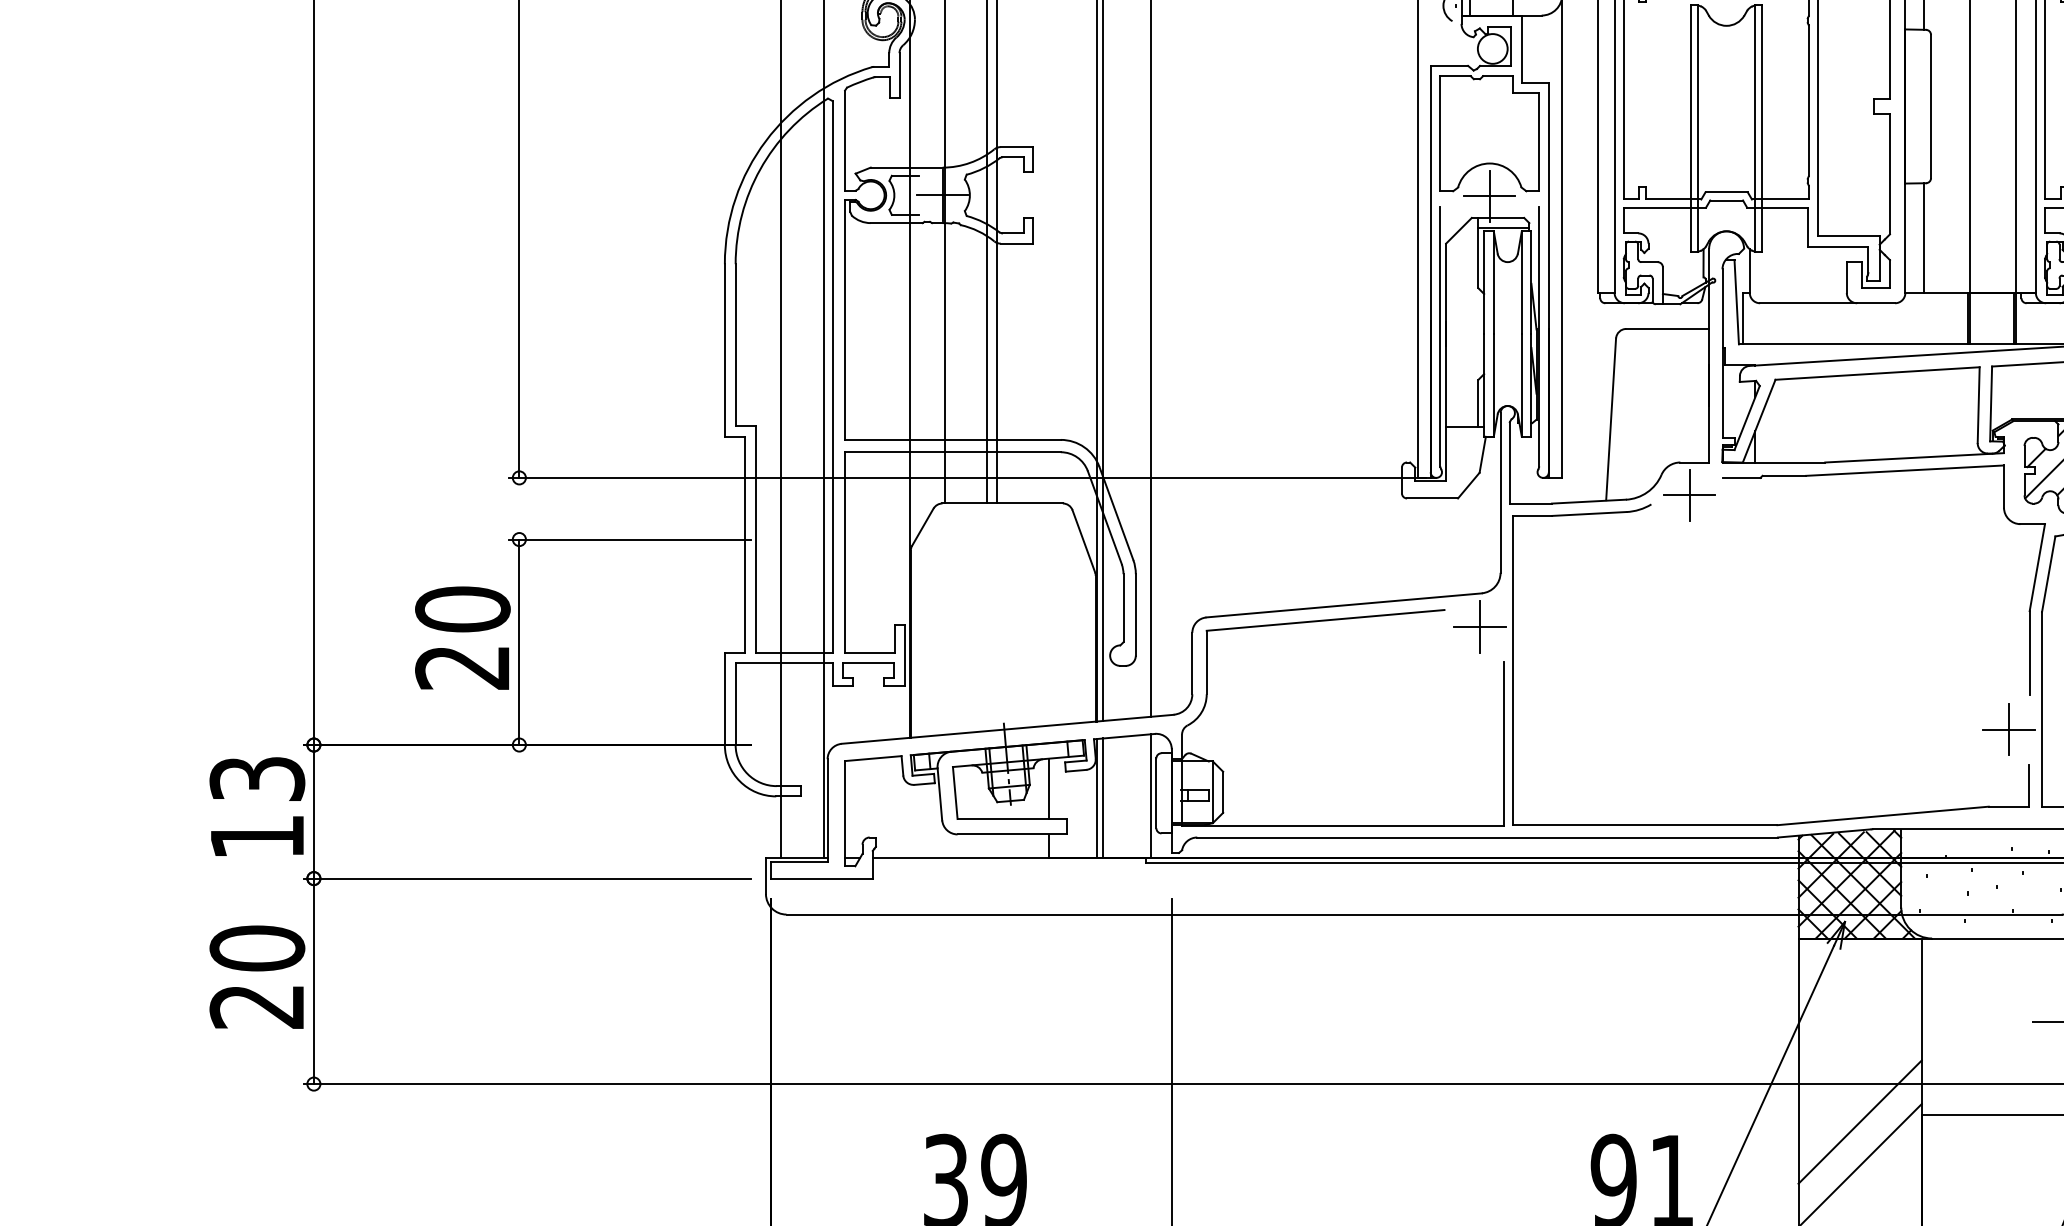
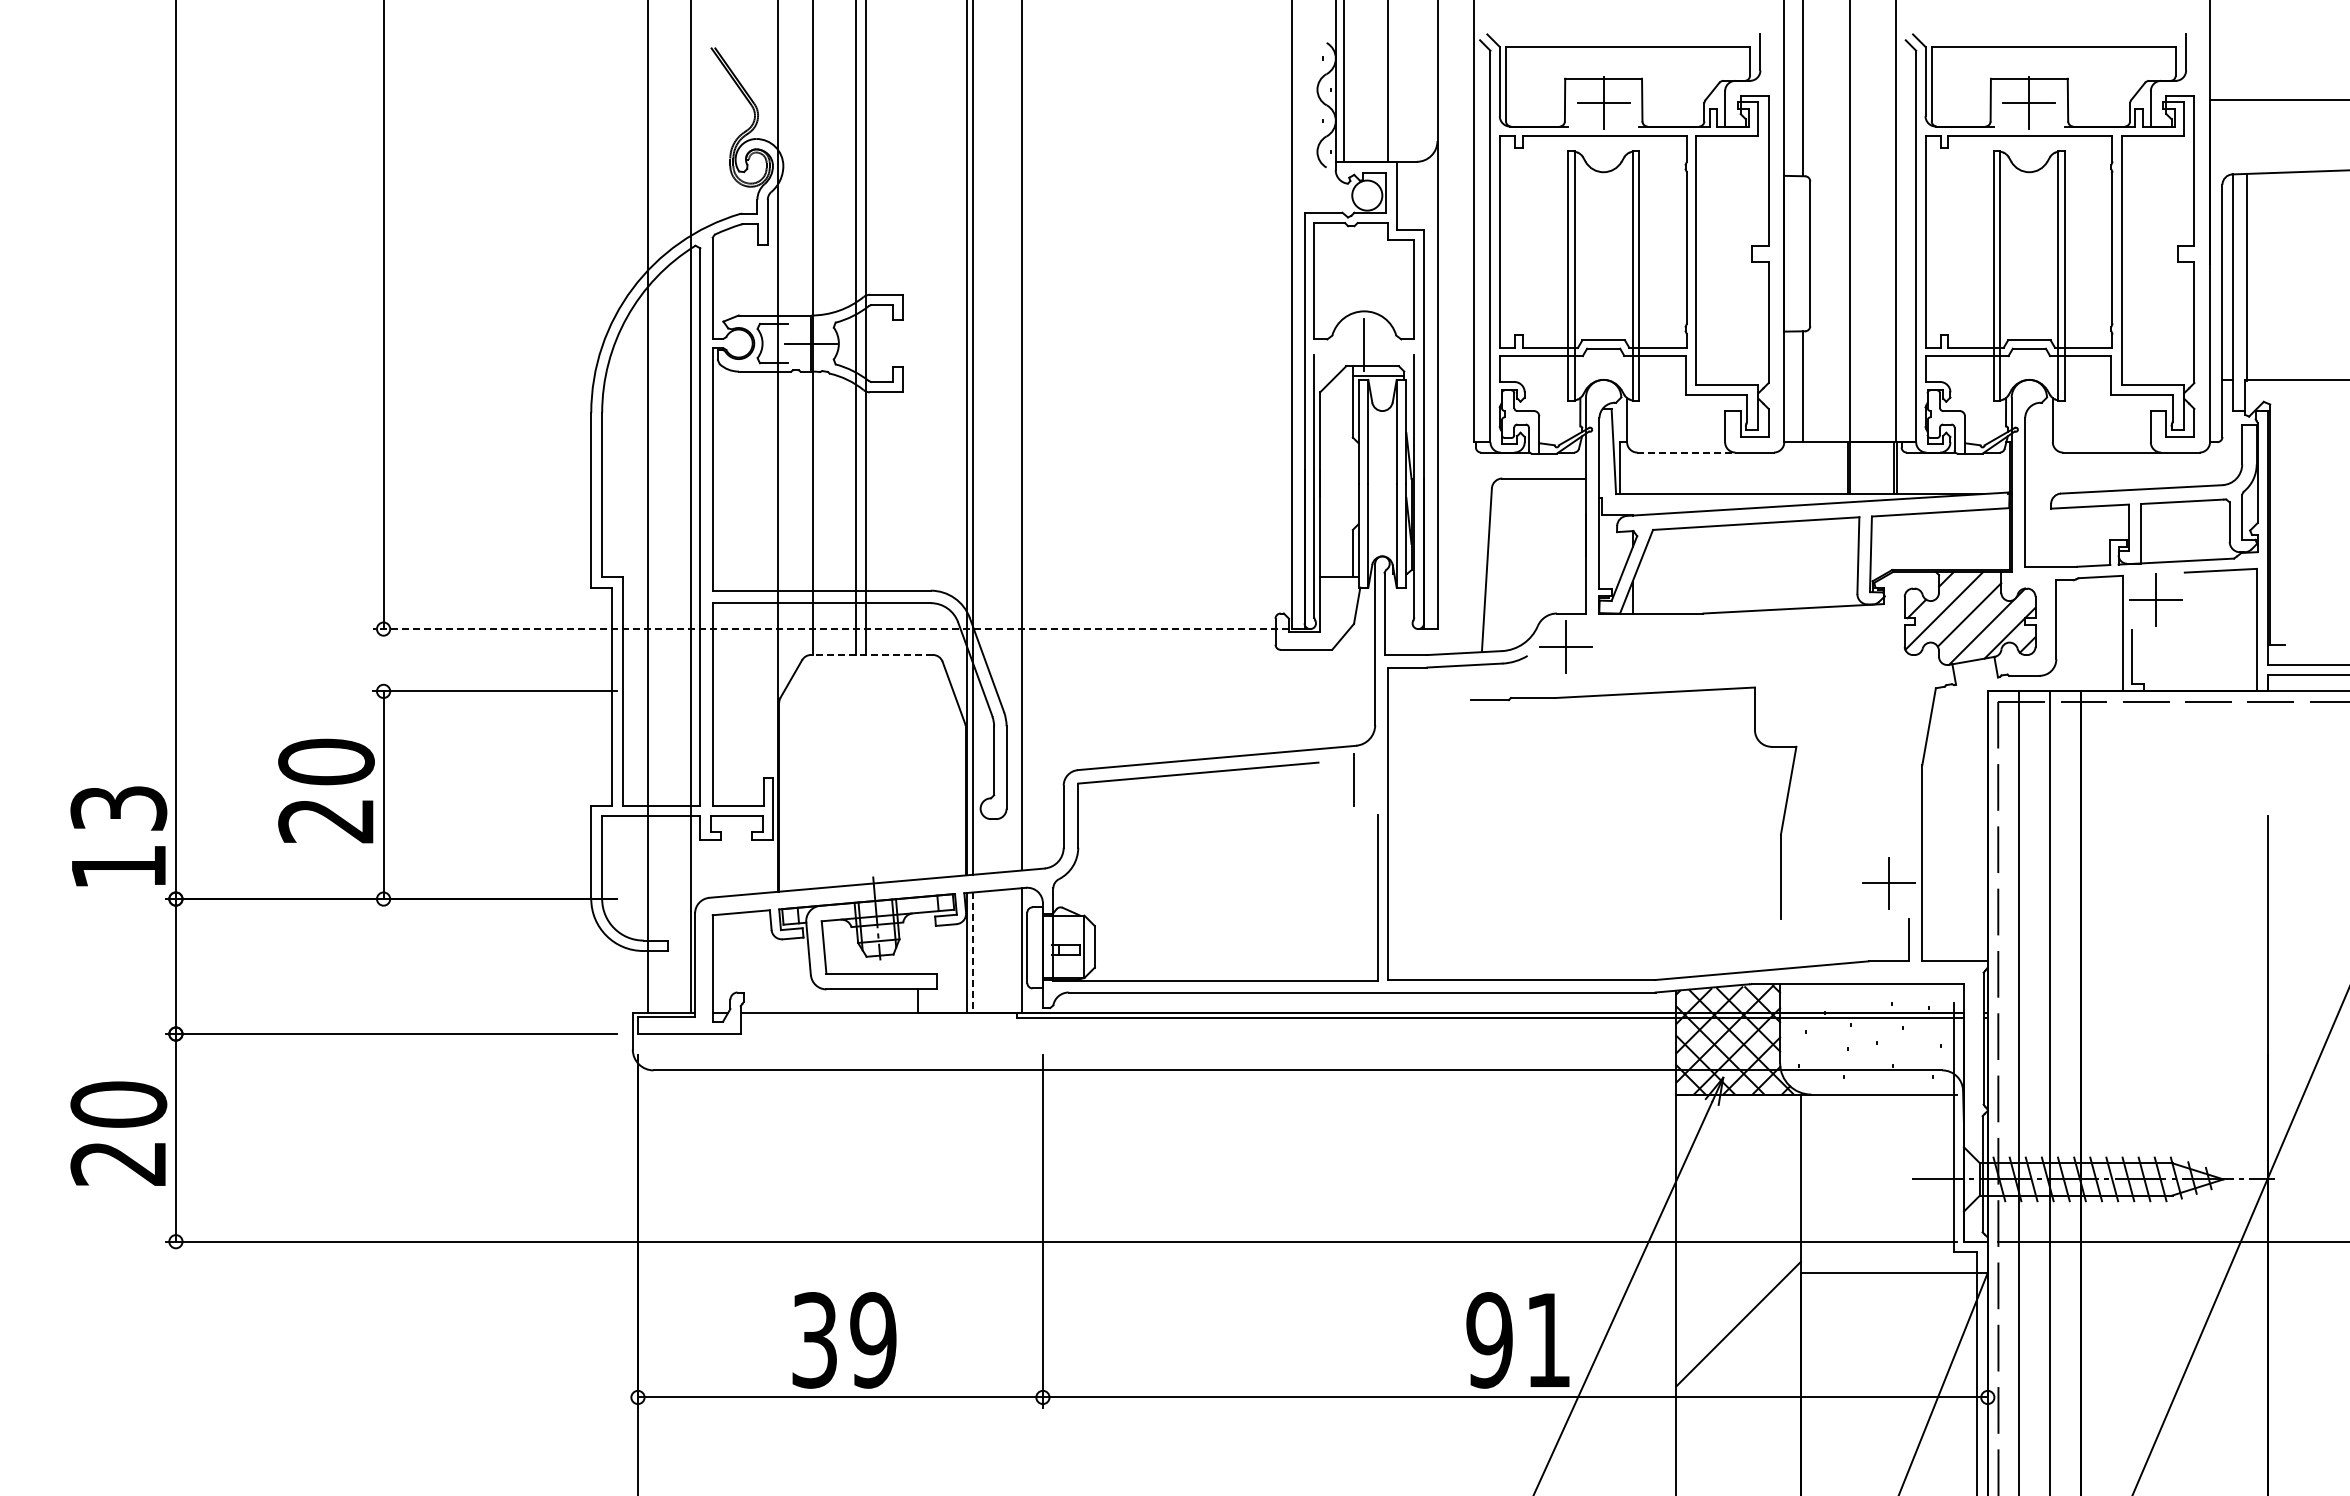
line: (1489, 196) -> (1364, 344), removed
line: (1808, 303) -> (1686, 452), solid -> dashed
part: (1878, 473) -> (1628, 695), moved
line: (967, 478) -> (836, 629), solid -> dashed
line: (1003, 503) -> (872, 654), solid -> dashed
line: (1480, 626) -> (1354, 779), removed
line: (1048, 788) -> (918, 942), removed
line: (1103, 798) -> (973, 953), solid -> dashed
text: (257, 806) -> (118, 836), moved
line: (1860, 1121) -> (1738, 1279), removed

